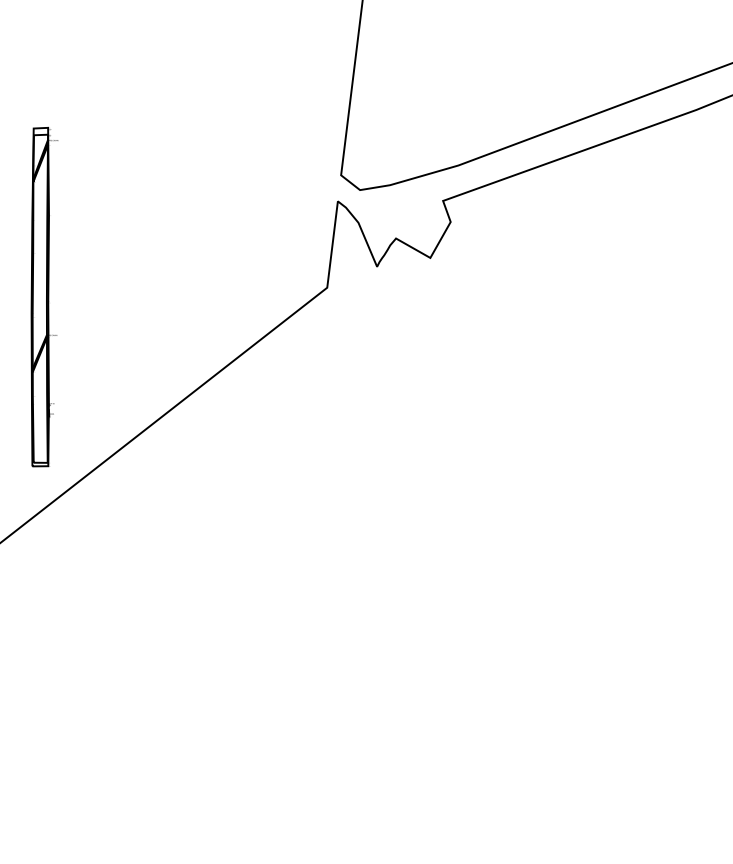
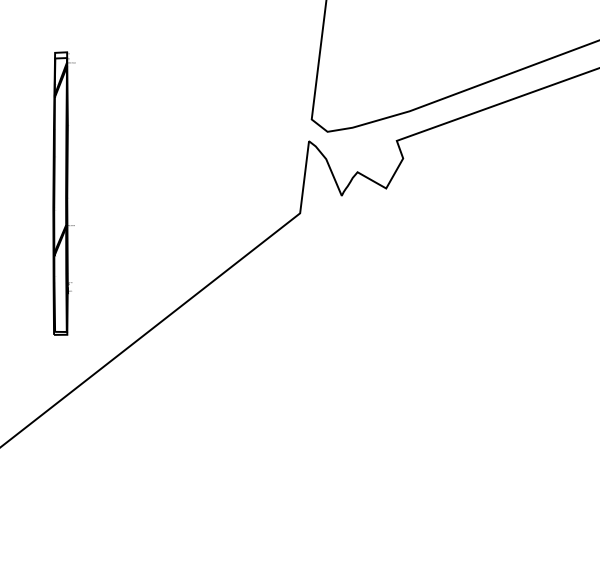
part: (44, 296) -> (64, 193), moved

